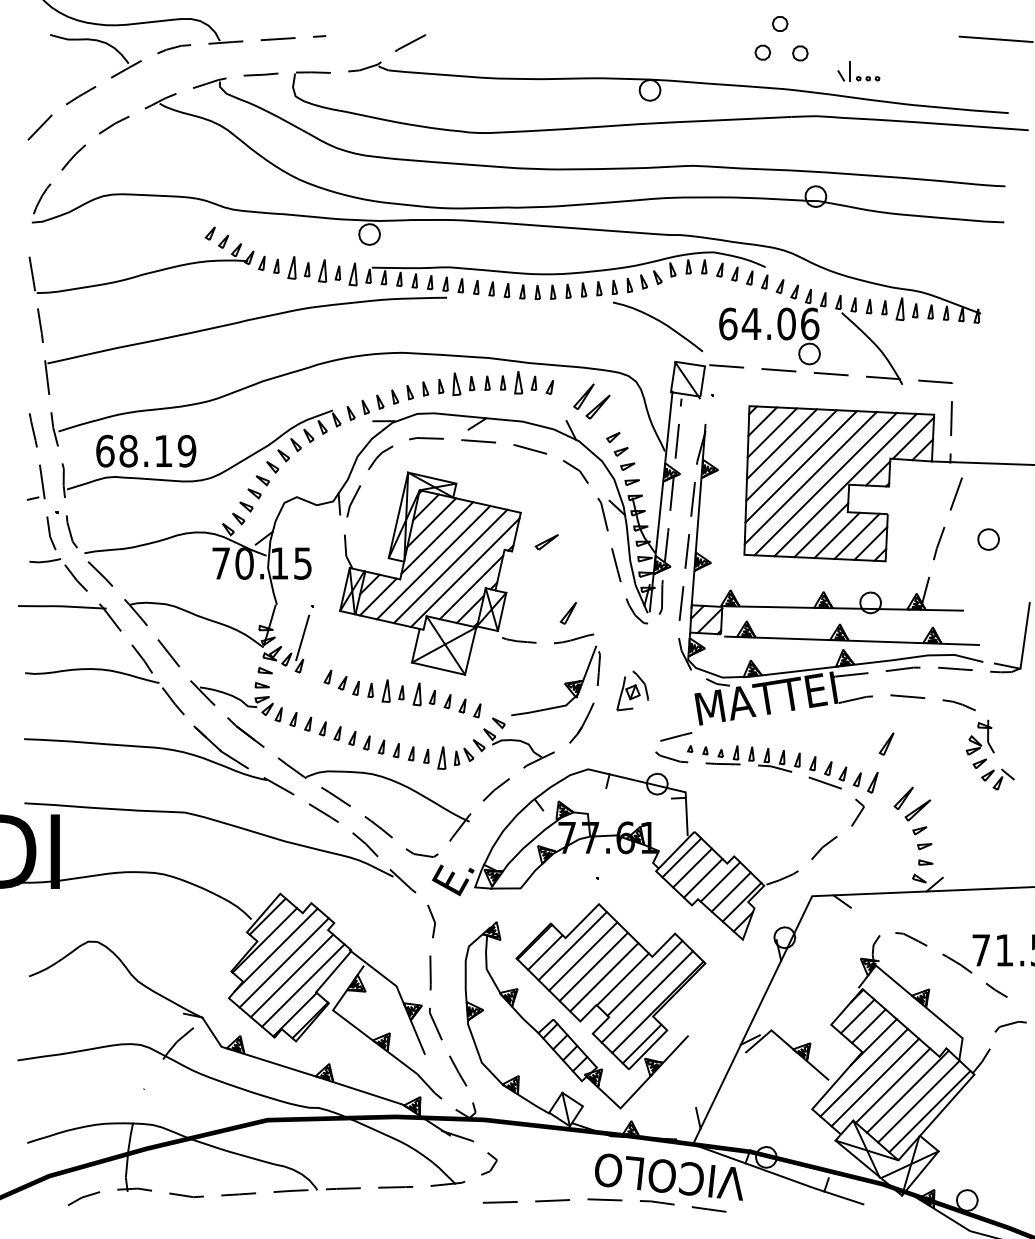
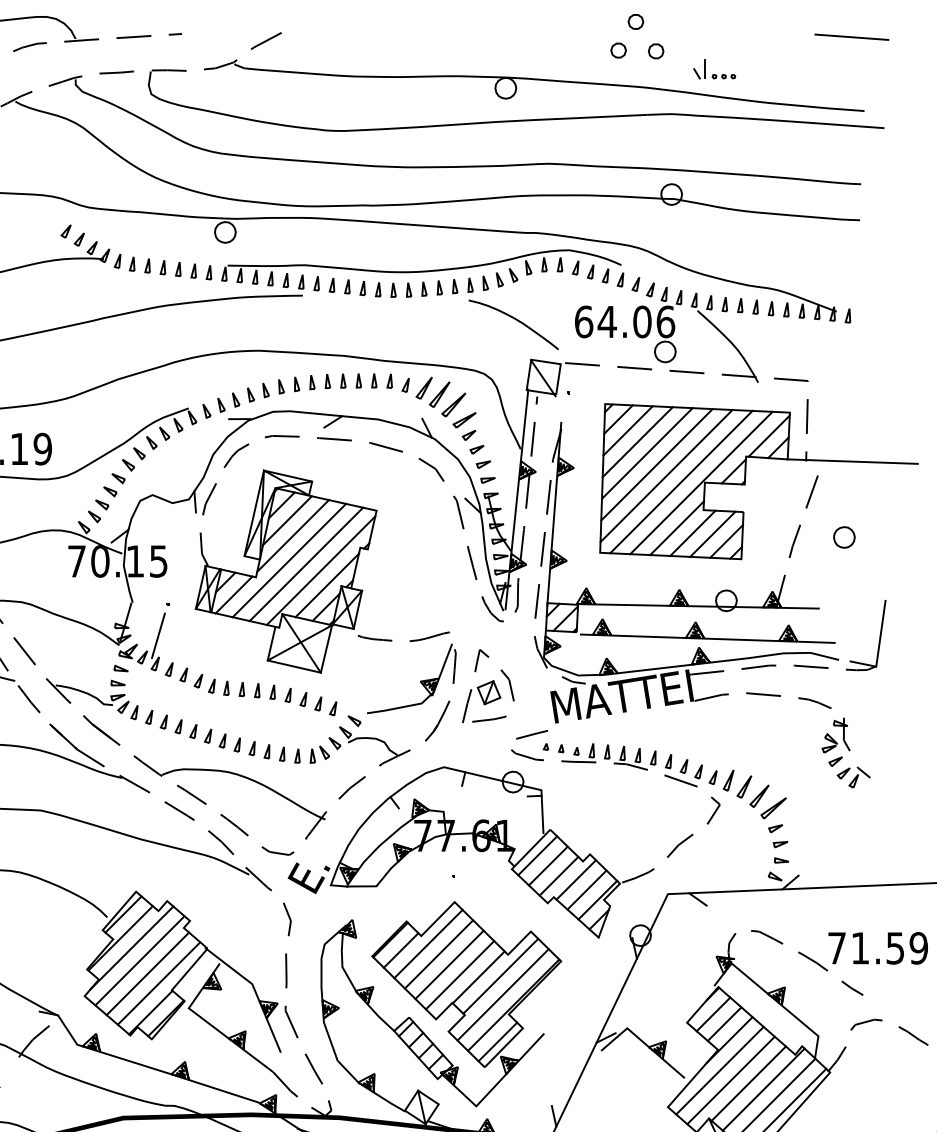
part: (291, 267) -> (147, 265), size x0.62
part: (322, 271) -> (178, 269), size x0.62
part: (353, 274) -> (209, 272), size x0.62
part: (899, 308) -> (755, 306), size x0.62
part: (992, 317) -> (848, 315), added
part: (518, 382) -> (374, 380), size x0.62
part: (456, 384) -> (312, 382), size x0.62
part: (546, 542) -> (464, 420), moved
part: (567, 612) -> (423, 387), moved
part: (313, 671) -> (169, 669), added
part: (632, 688) -> (488, 686), size x1.67
part: (385, 691) -> (241, 689), size x0.62
part: (416, 693) -> (272, 691), size x0.62
part: (886, 743) -> (744, 786), moved
part: (441, 757) -> (297, 755), size x0.62

